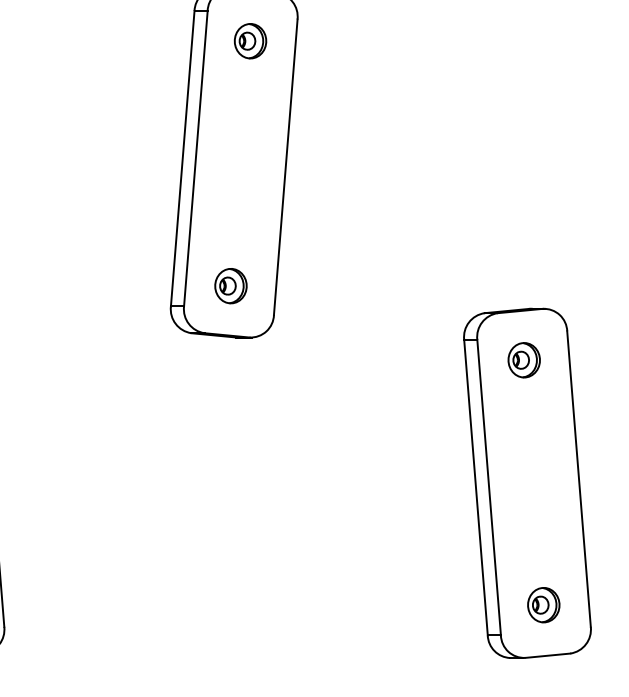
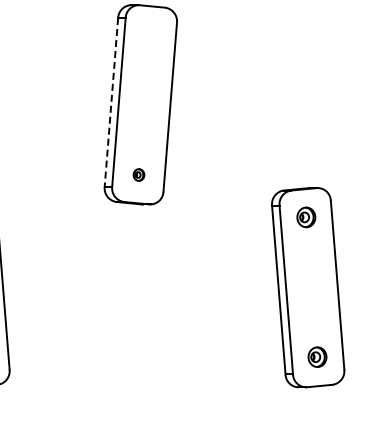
part: (249, 41) -> (149, 35), removed
line: (182, 158) -> (111, 102), solid -> dashed
part: (230, 285) -> (138, 174), size x0.6

